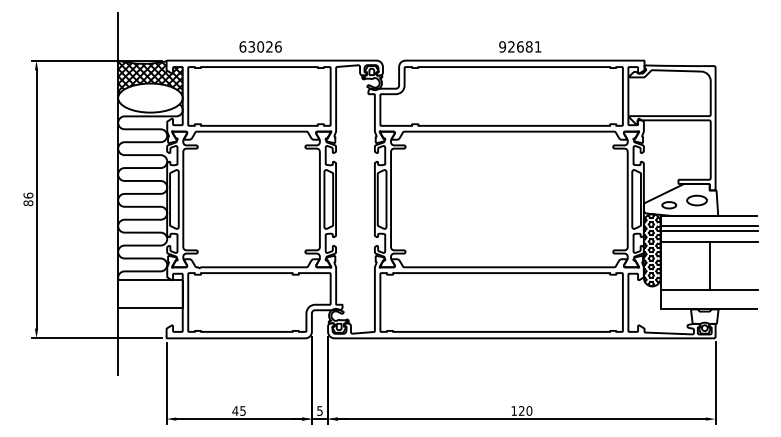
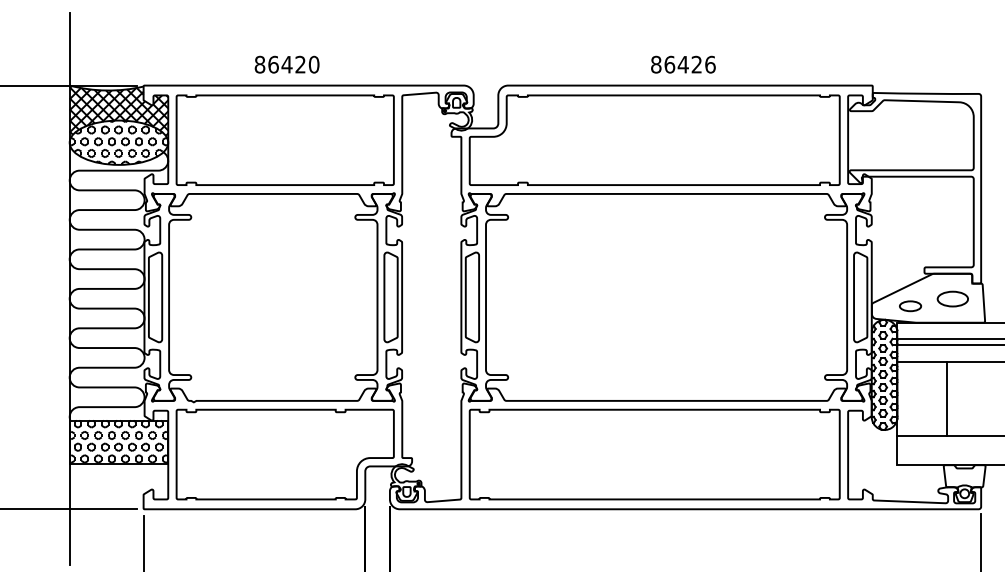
text: (260, 46) -> (286, 64), 63026 -> 86420
text: (520, 46) -> (683, 64), 92681 -> 86426
hatch: (150, 97) -> (119, 141), added
line: (709, 265) -> (945, 398), moved
hatch: (150, 293) -> (119, 440), added

